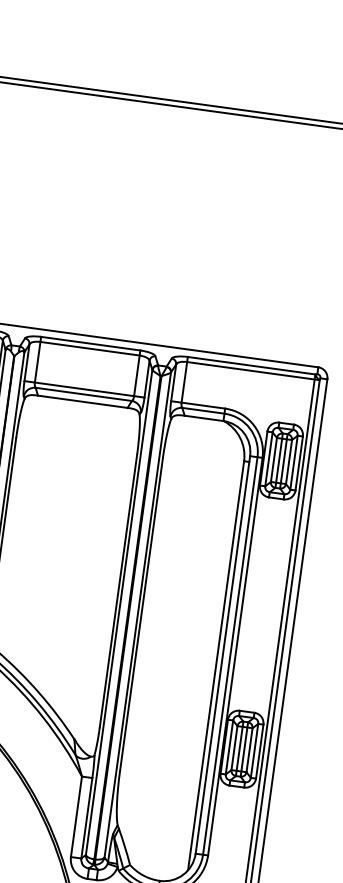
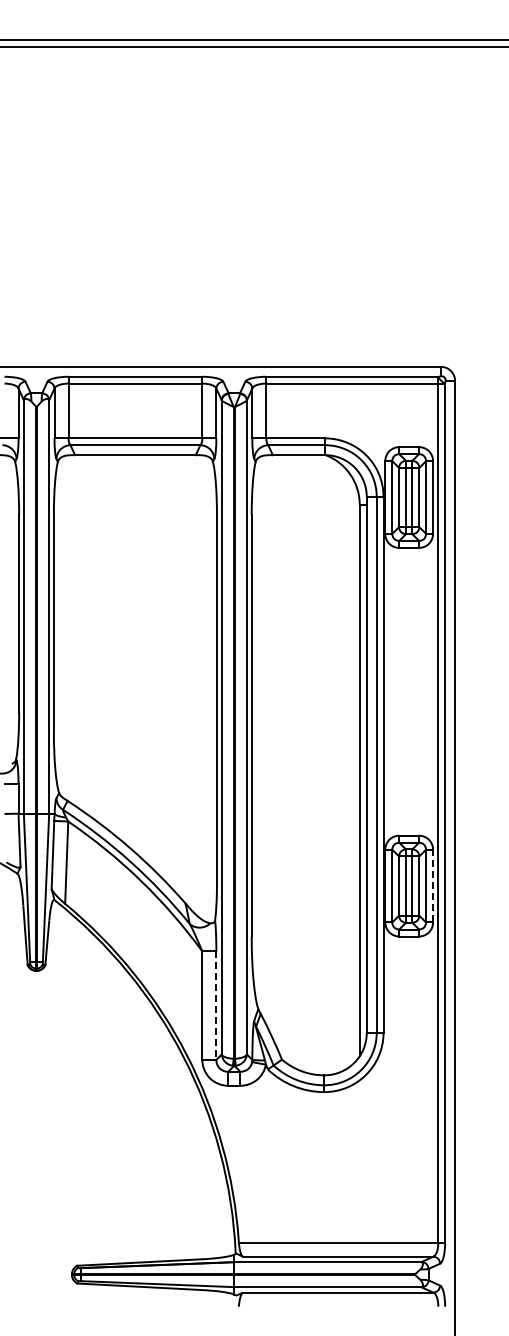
line: (260, 751) -> (433, 885), solid -> dashed
line: (86, 818) -> (216, 1006), solid -> dashed

